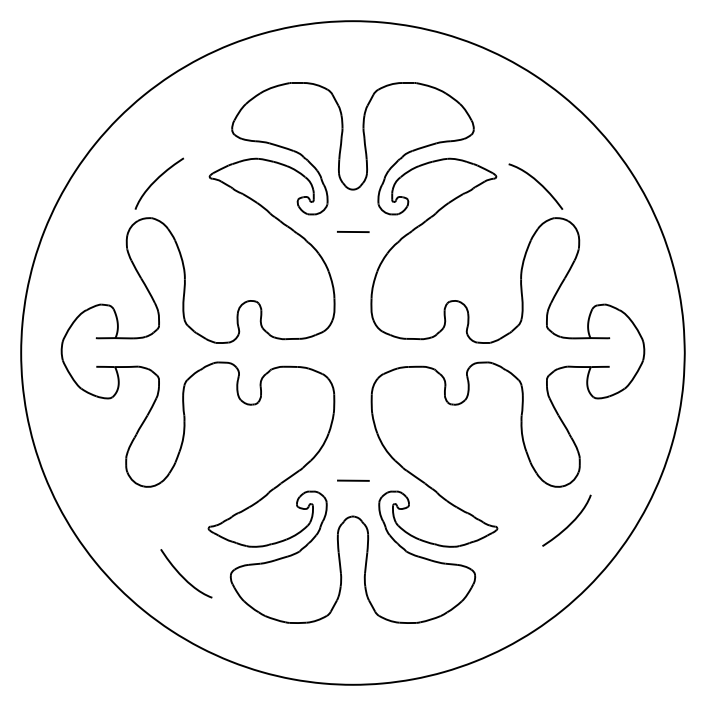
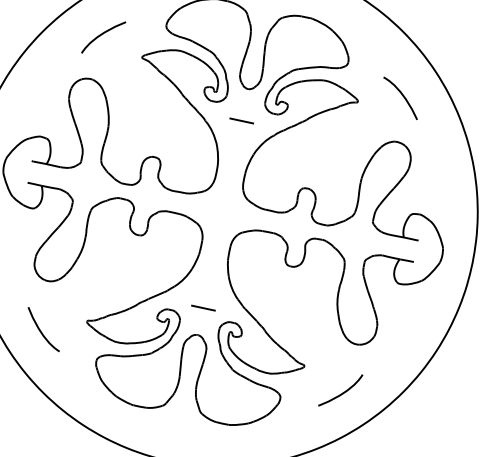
curve: (156, 181) -> (101, 35), moved
curve: (538, 183) -> (403, 96), moved
curve: (569, 523) -> (342, 392), moved
curve: (183, 576) -> (41, 331), moved

